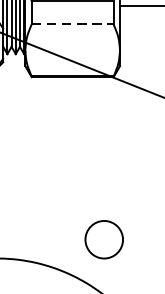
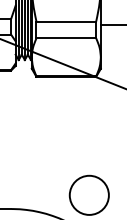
line: (72, 24) -> (66, 38), dashed -> solid
circle: (103, 238) -> (88, 194), size x1.43

